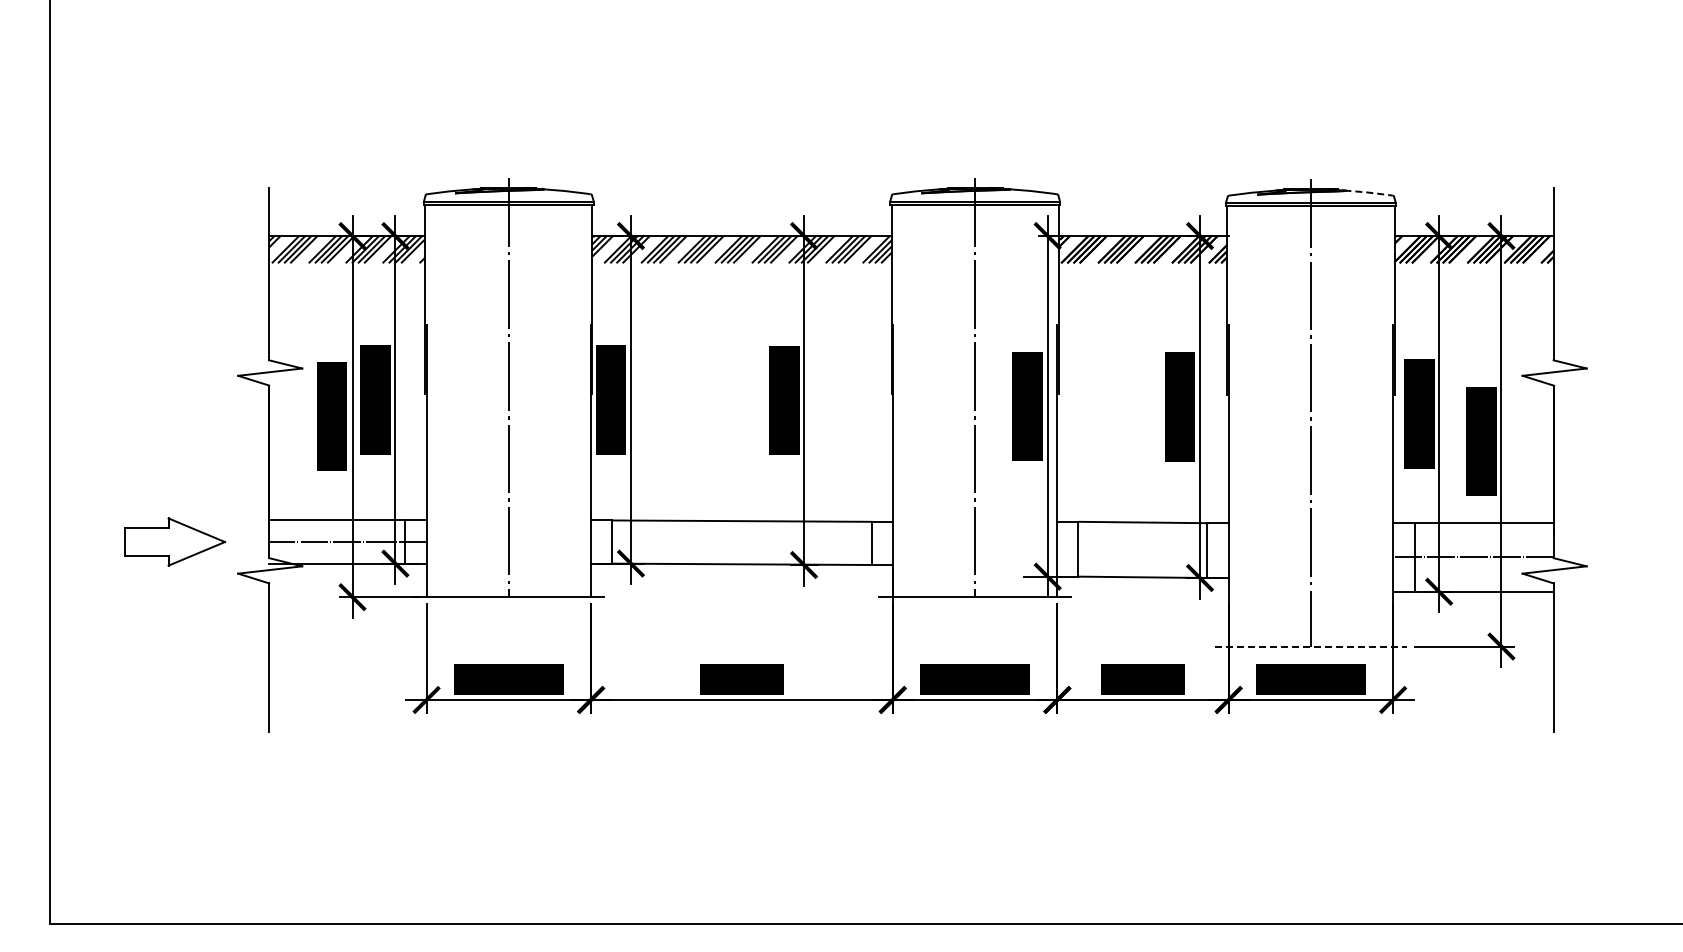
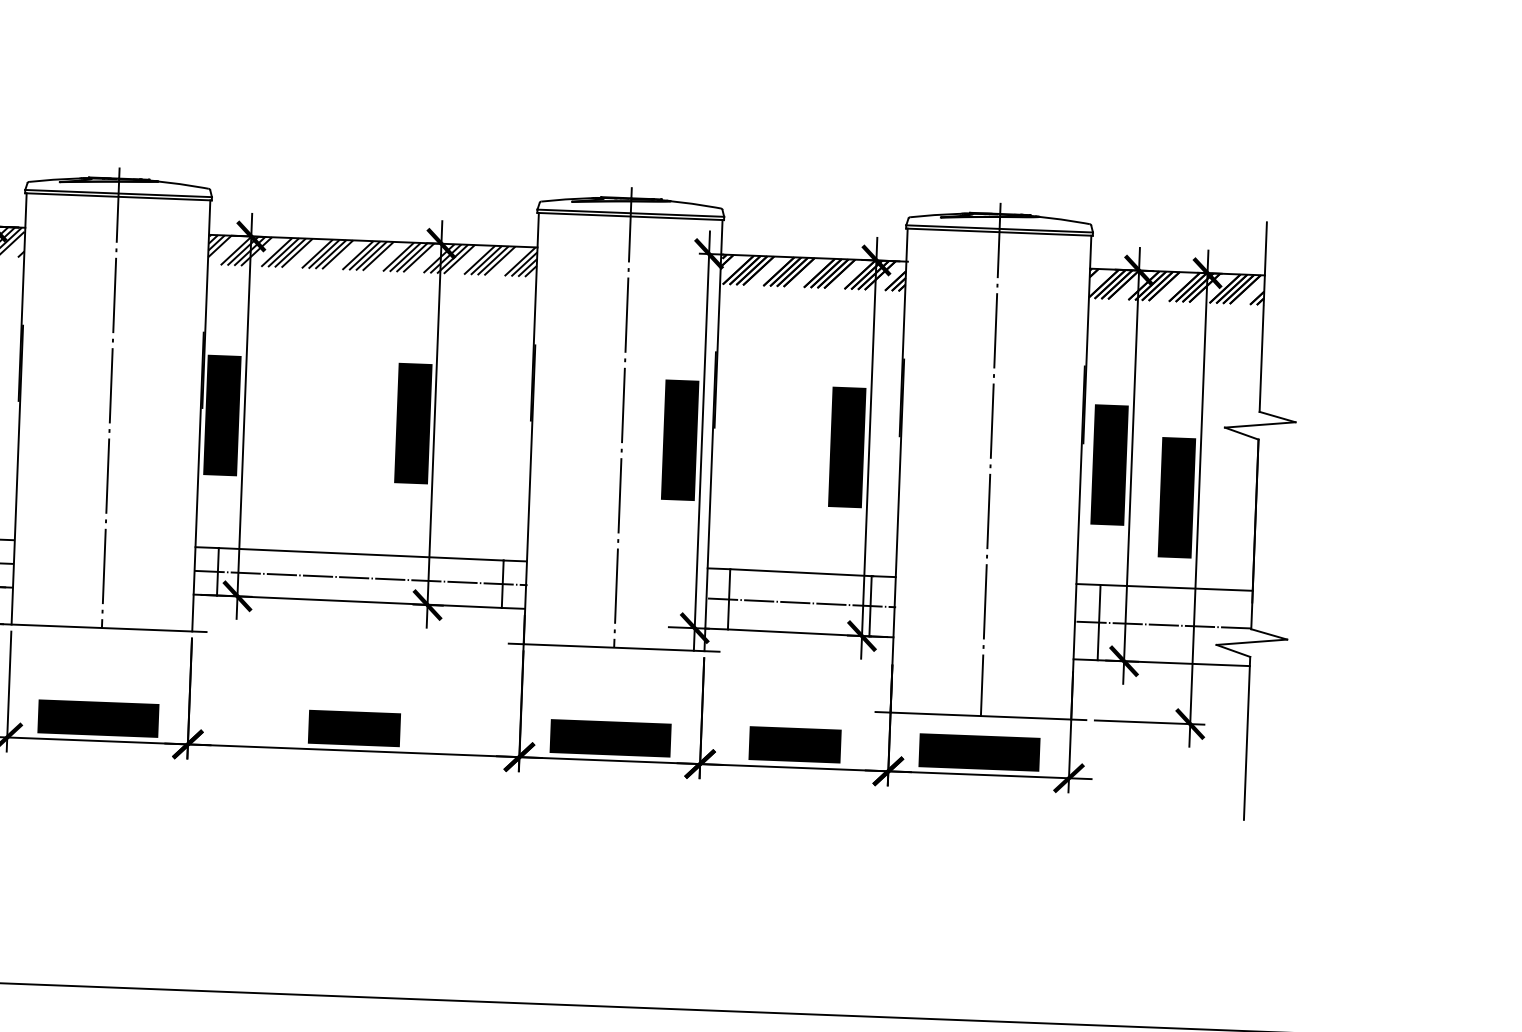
line: (1369, 192) -> (1064, 219), dashed -> solid
line: (742, 542) -> (360, 577), added
line: (1144, 549) -> (802, 602), added
line: (1310, 646) -> (980, 715), dashed -> solid

